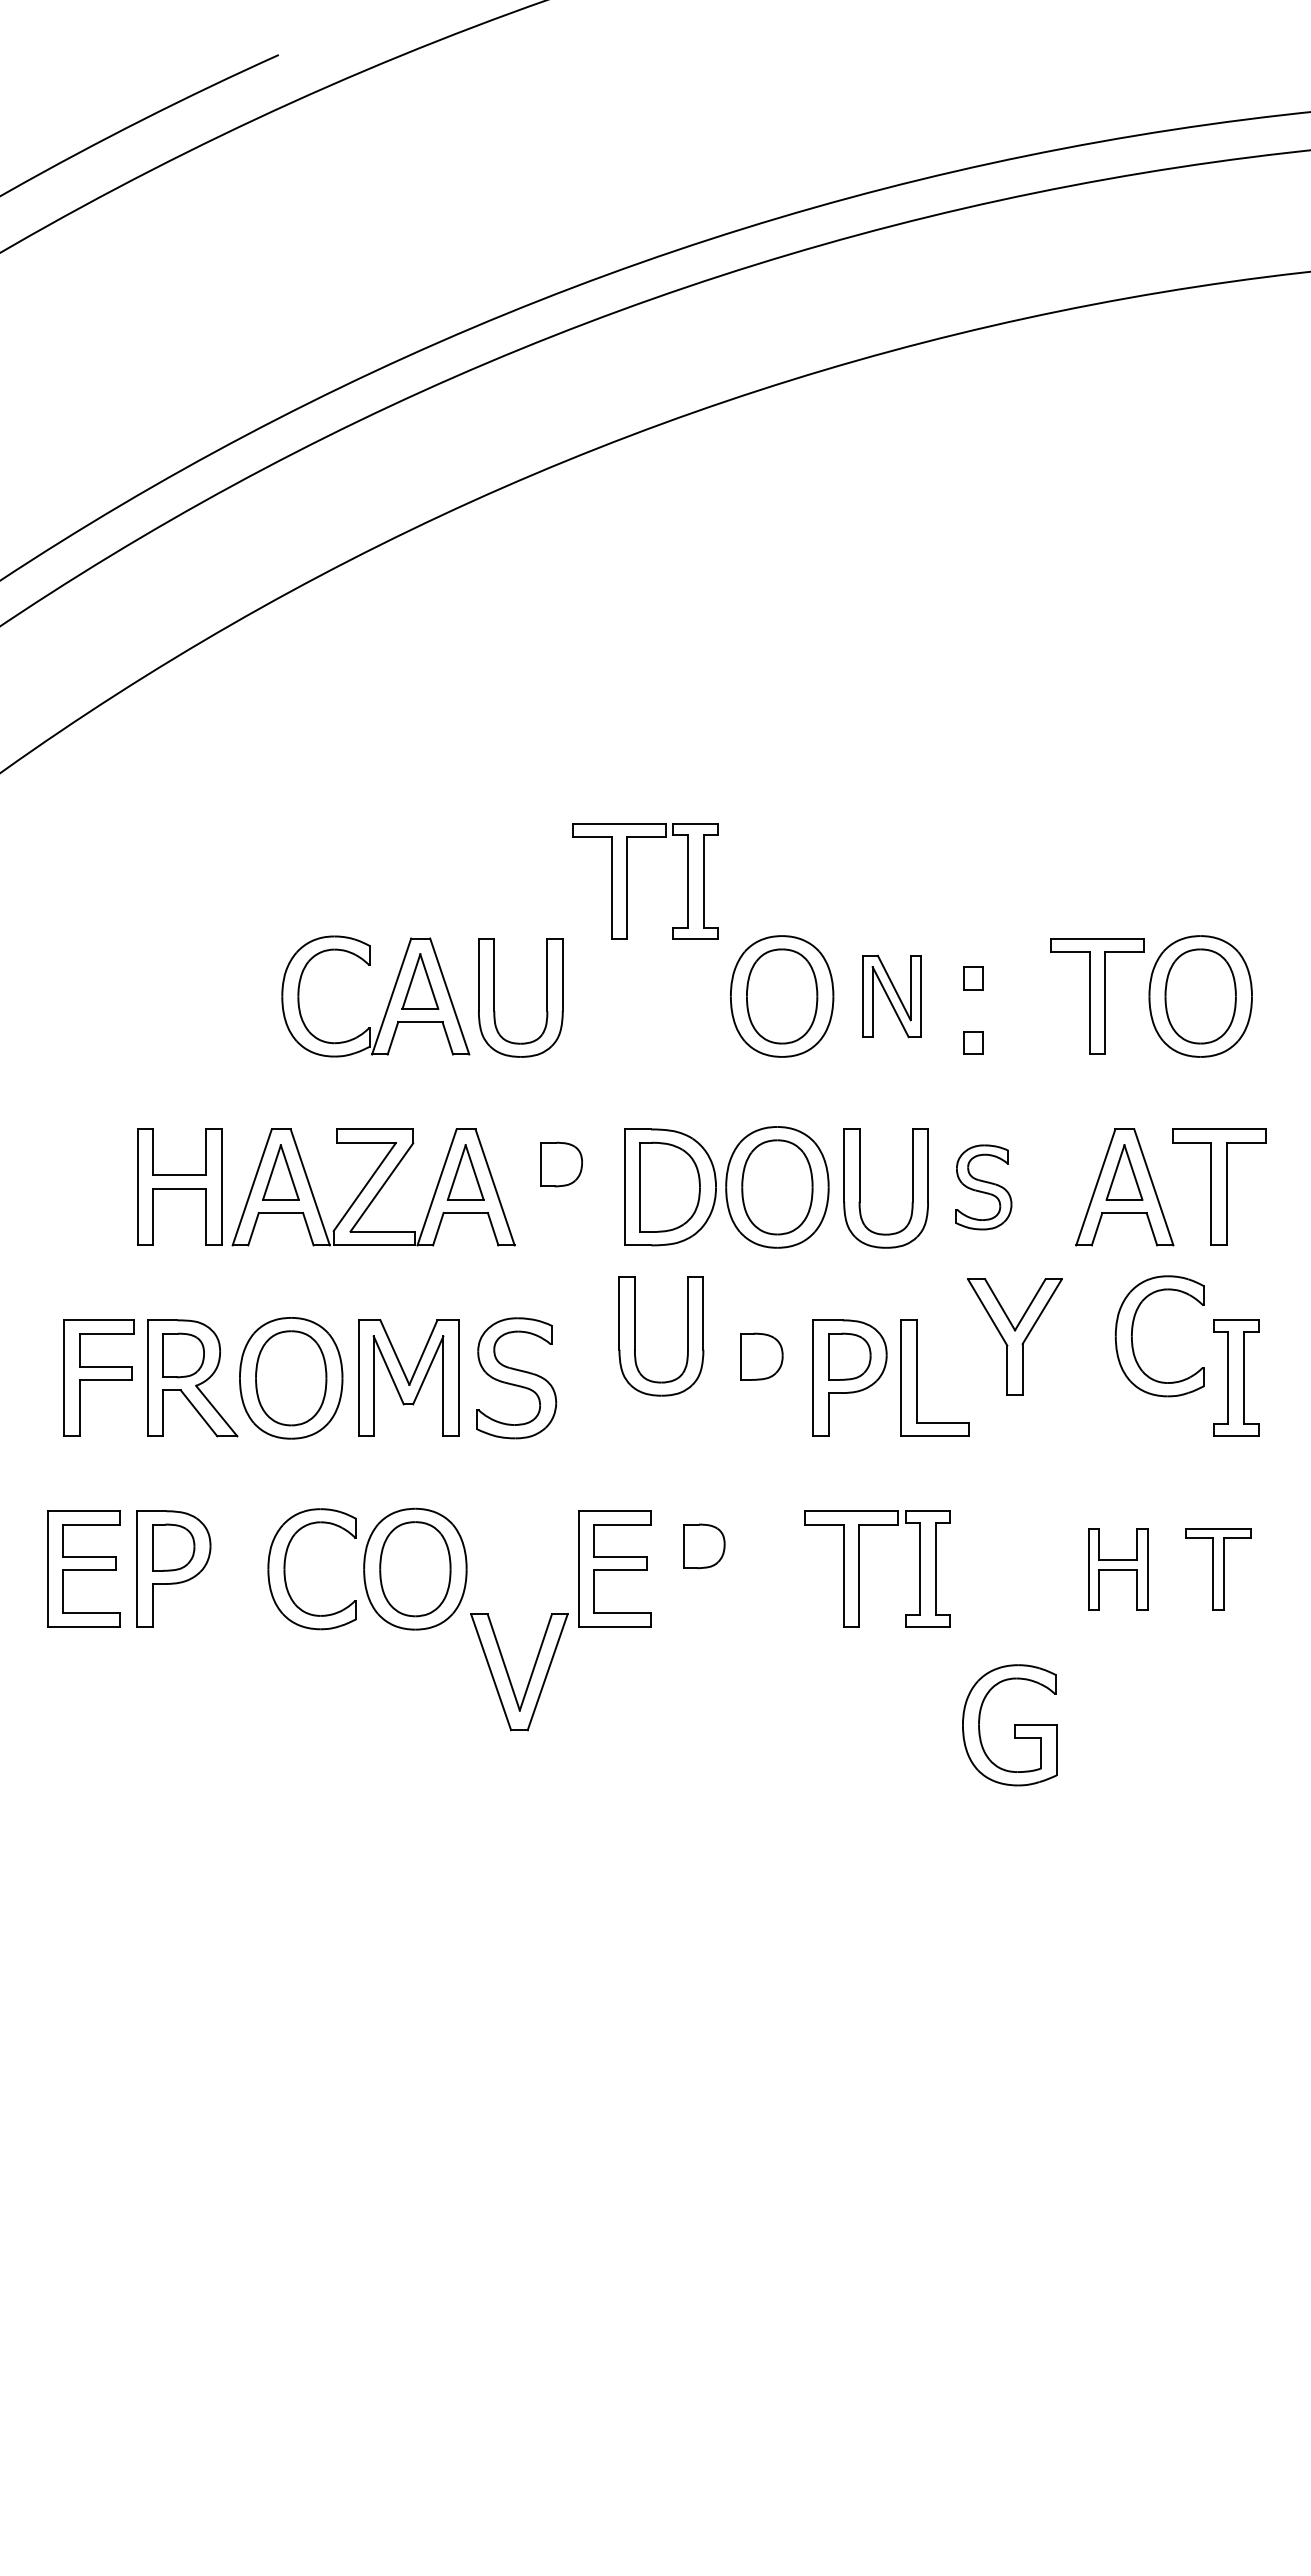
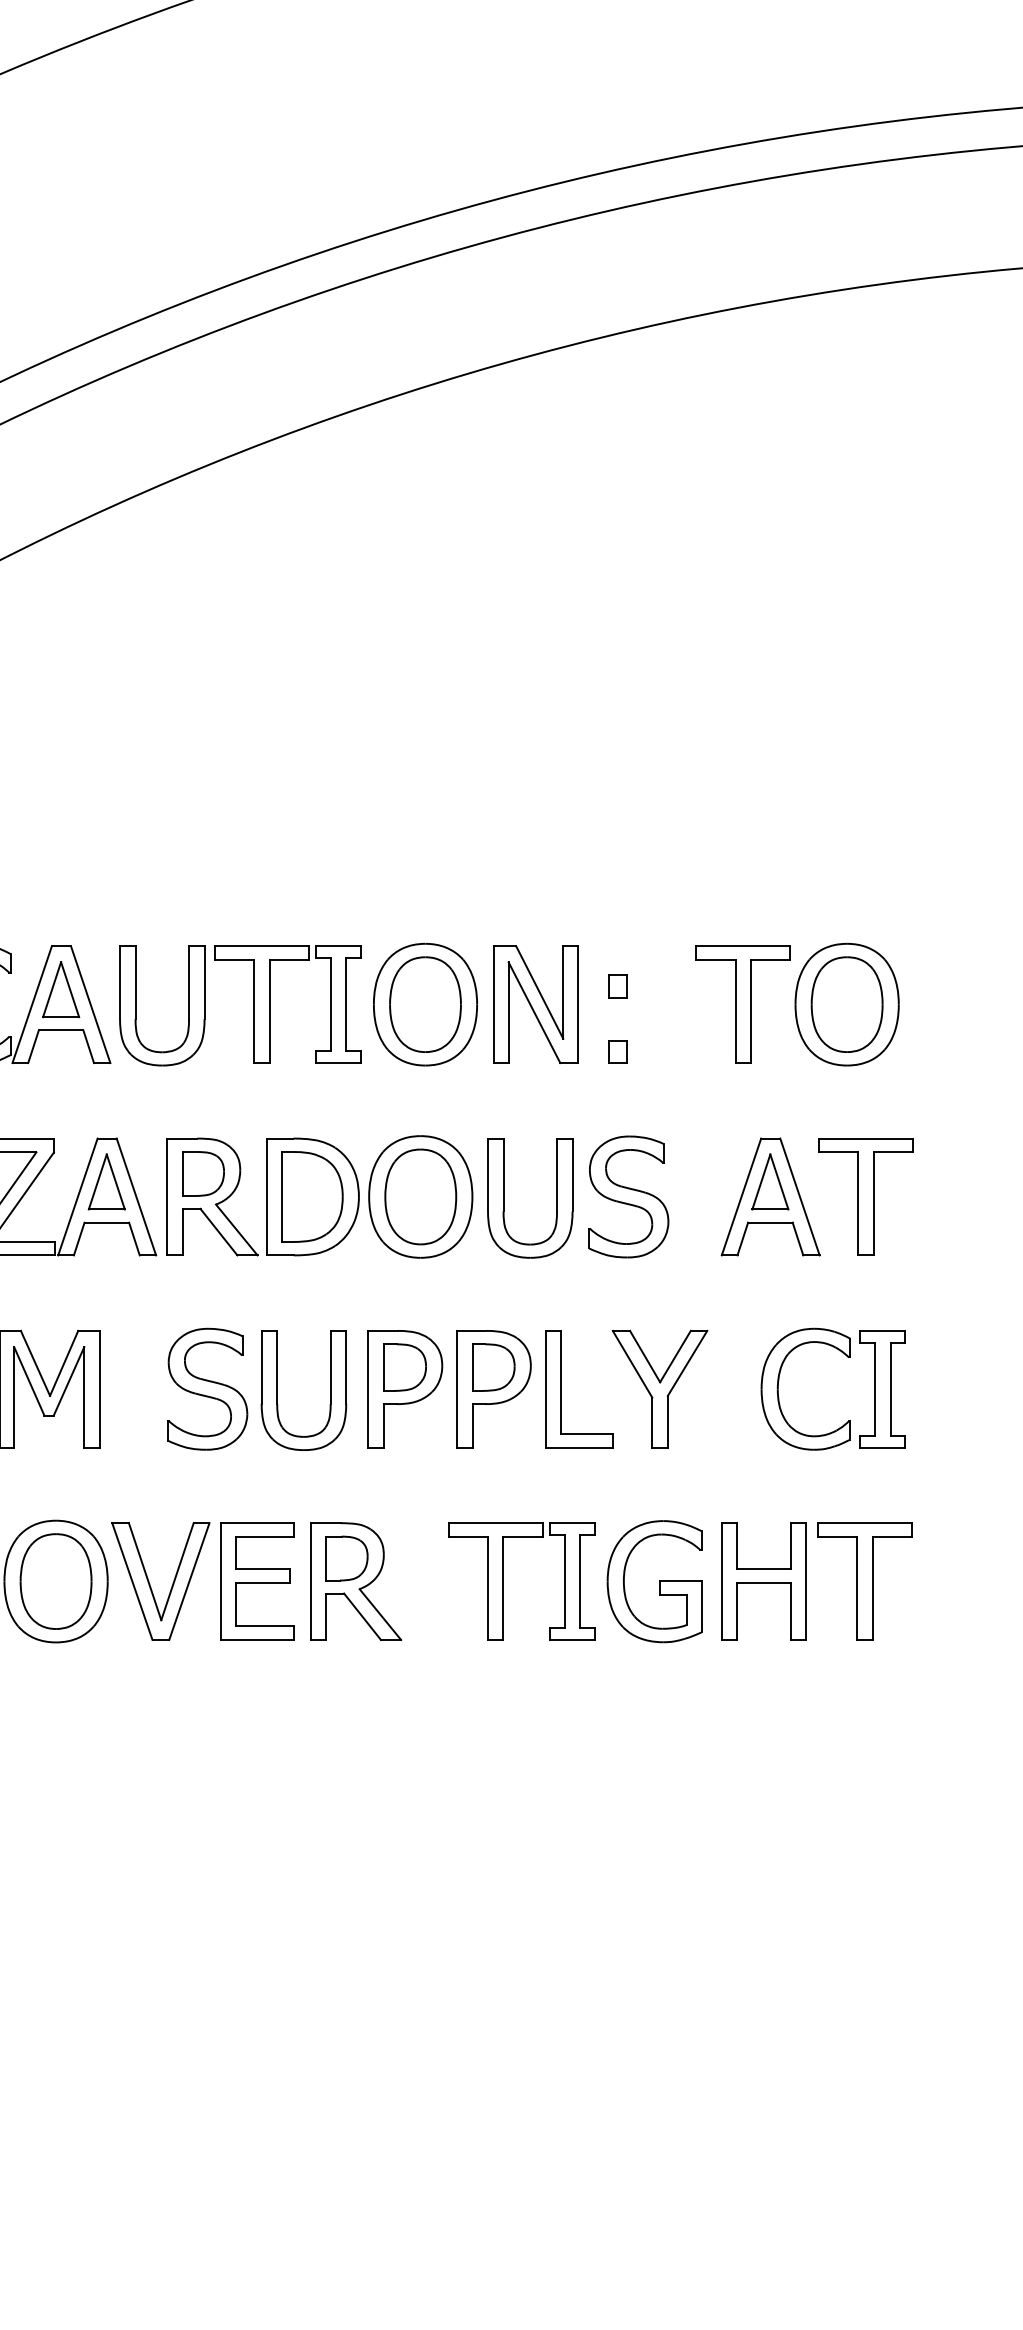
part: (627, 881) -> (269, 1004), moved
part: (891, 996) -> (535, 1004), size x1.43
part: (570, 1187) -> (212, 1197), added
part: (983, 1187) -> (628, 1197), size x1.43
part: (1133, 1329) -> (779, 1382), moved
part: (635, 1336) -> (277, 1390), moved
part: (1014, 1336) -> (659, 1388), moved
part: (761, 1377) -> (404, 1388), added
part: (516, 1378) -> (207, 1389), moved
part: (1117, 1568) -> (763, 1580), size x1.43
part: (1218, 1568) -> (865, 1580), size x1.43
part: (712, 1569) -> (355, 1581), added
part: (509, 1675) -> (150, 1584), moved
part: (1009, 1725) -> (654, 1581), moved

